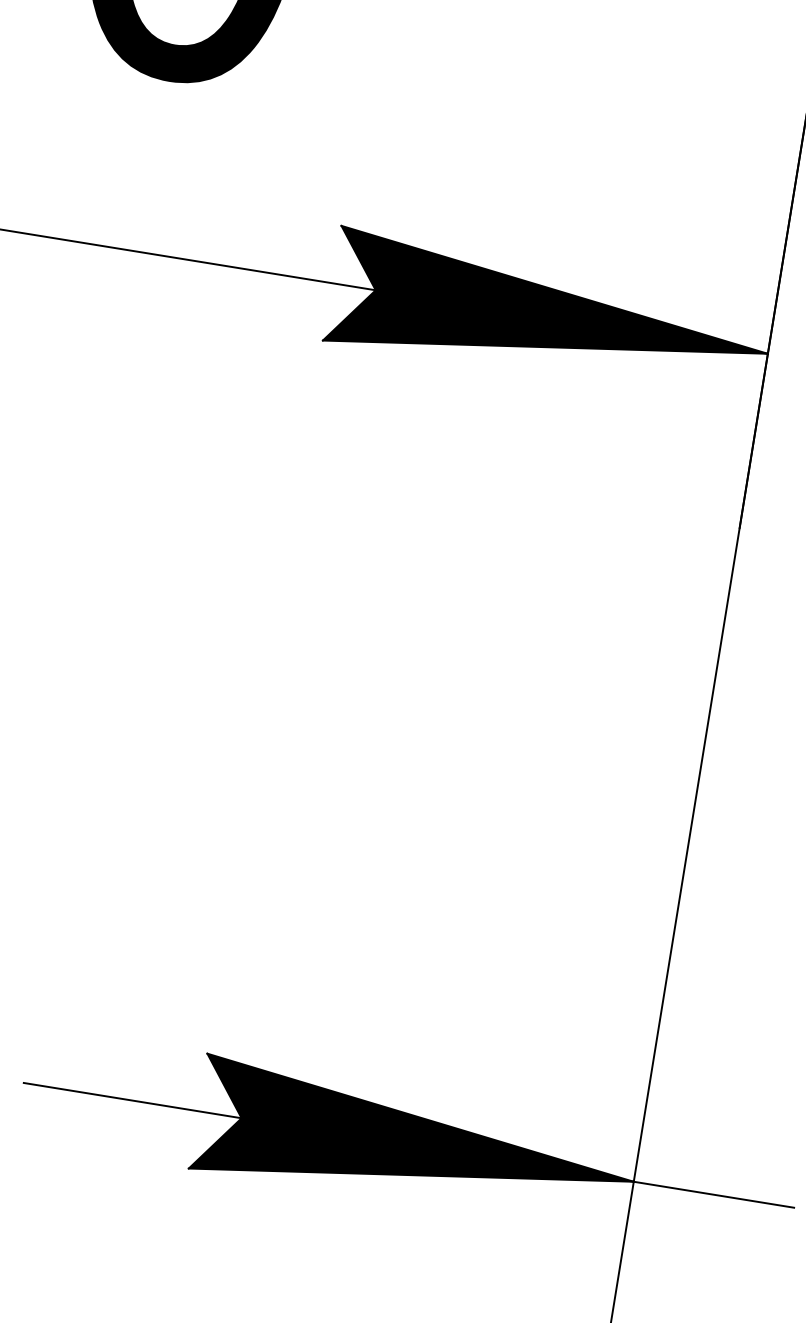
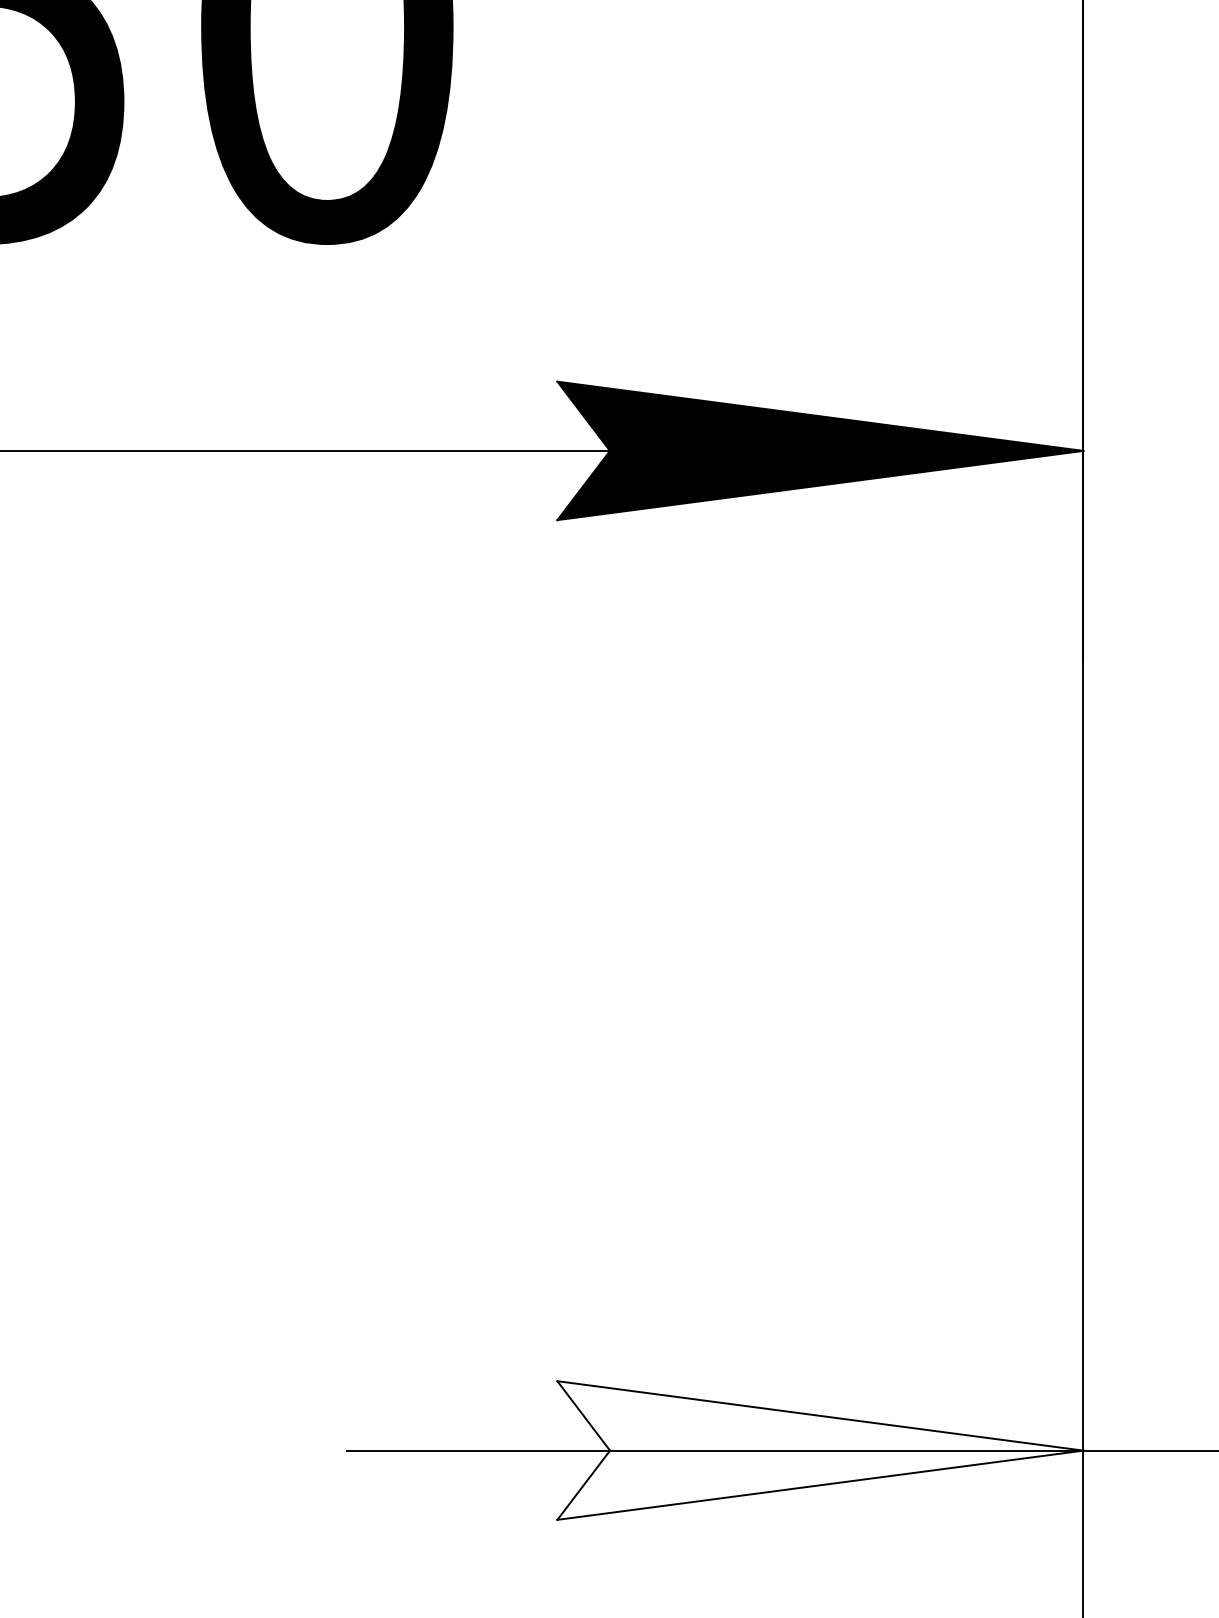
fill: (415, 1146) -> (820, 1450), removed

